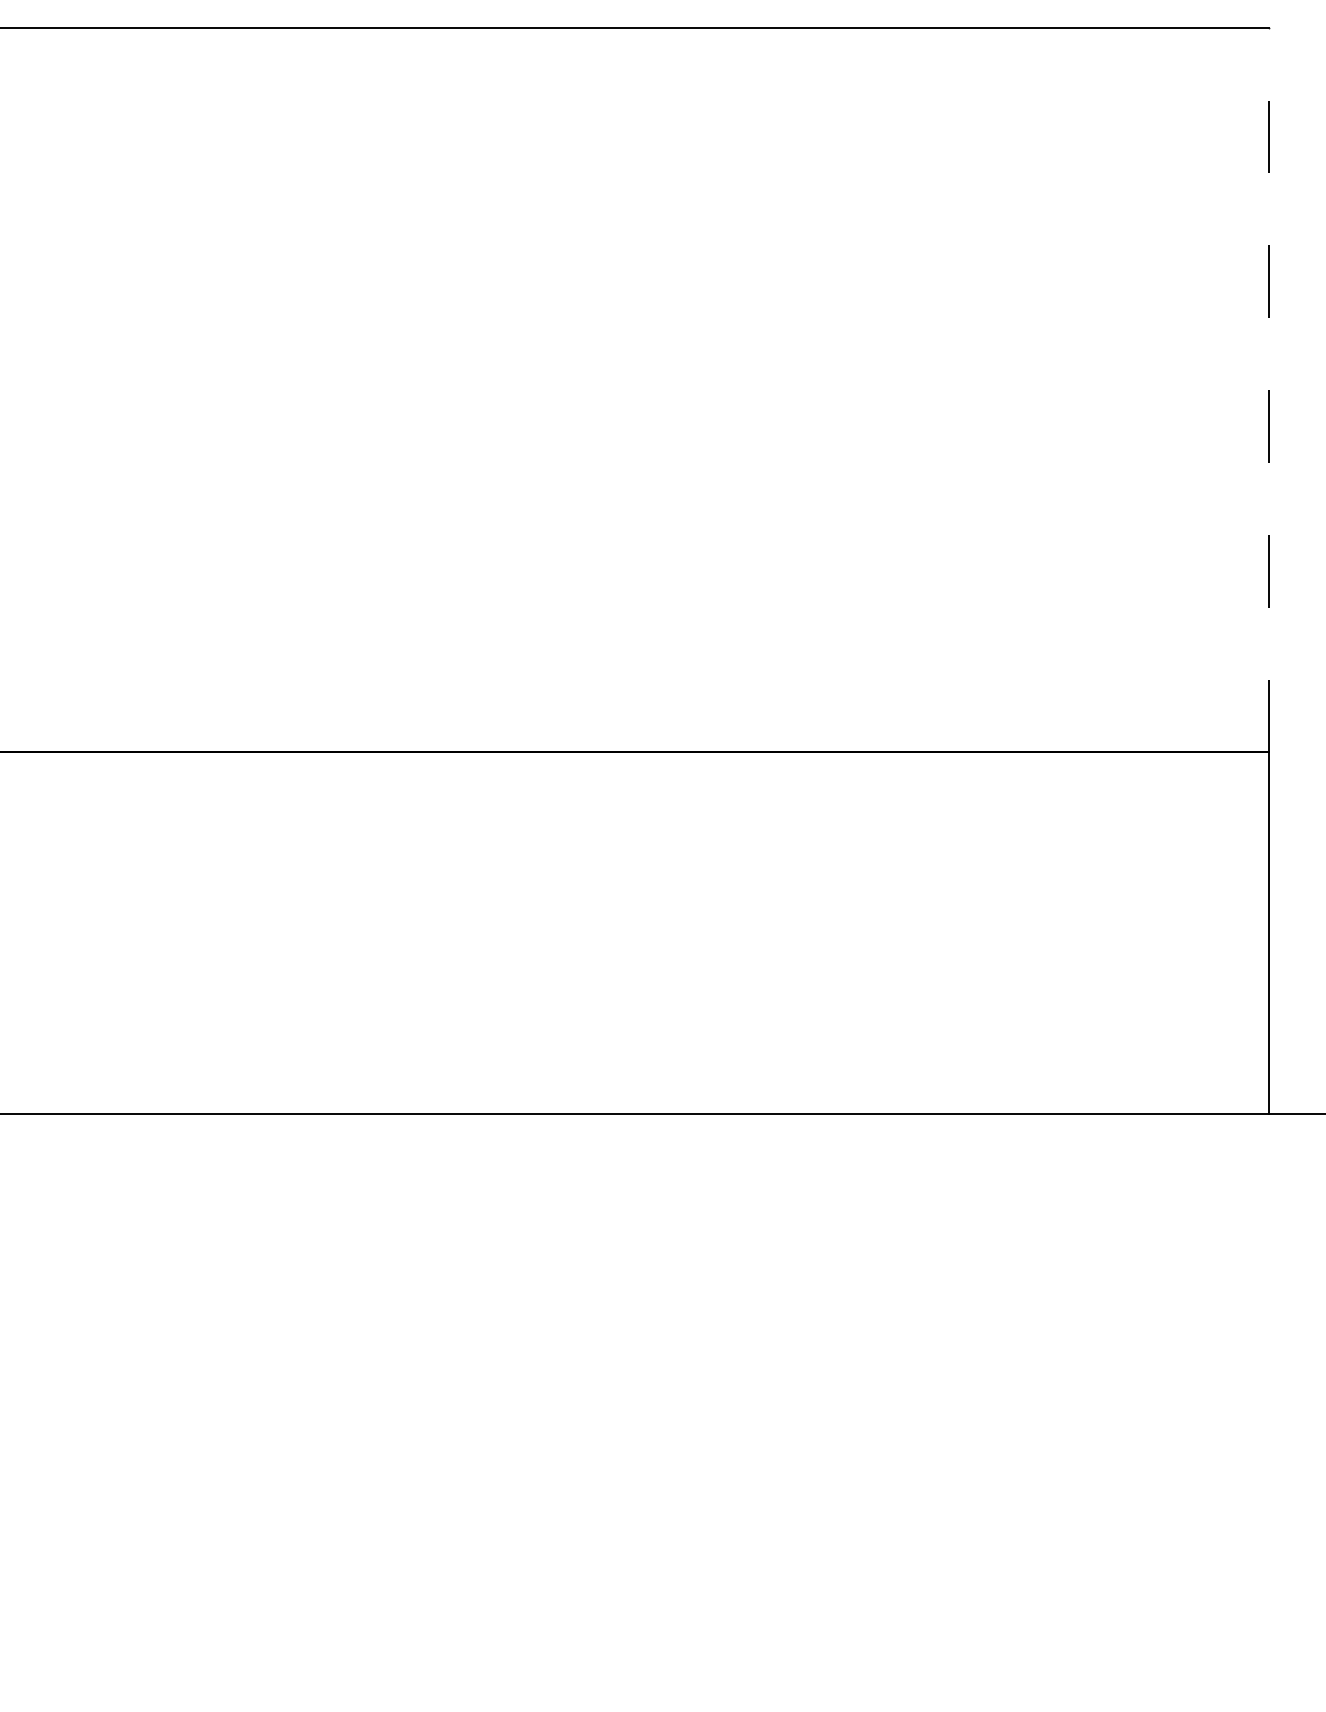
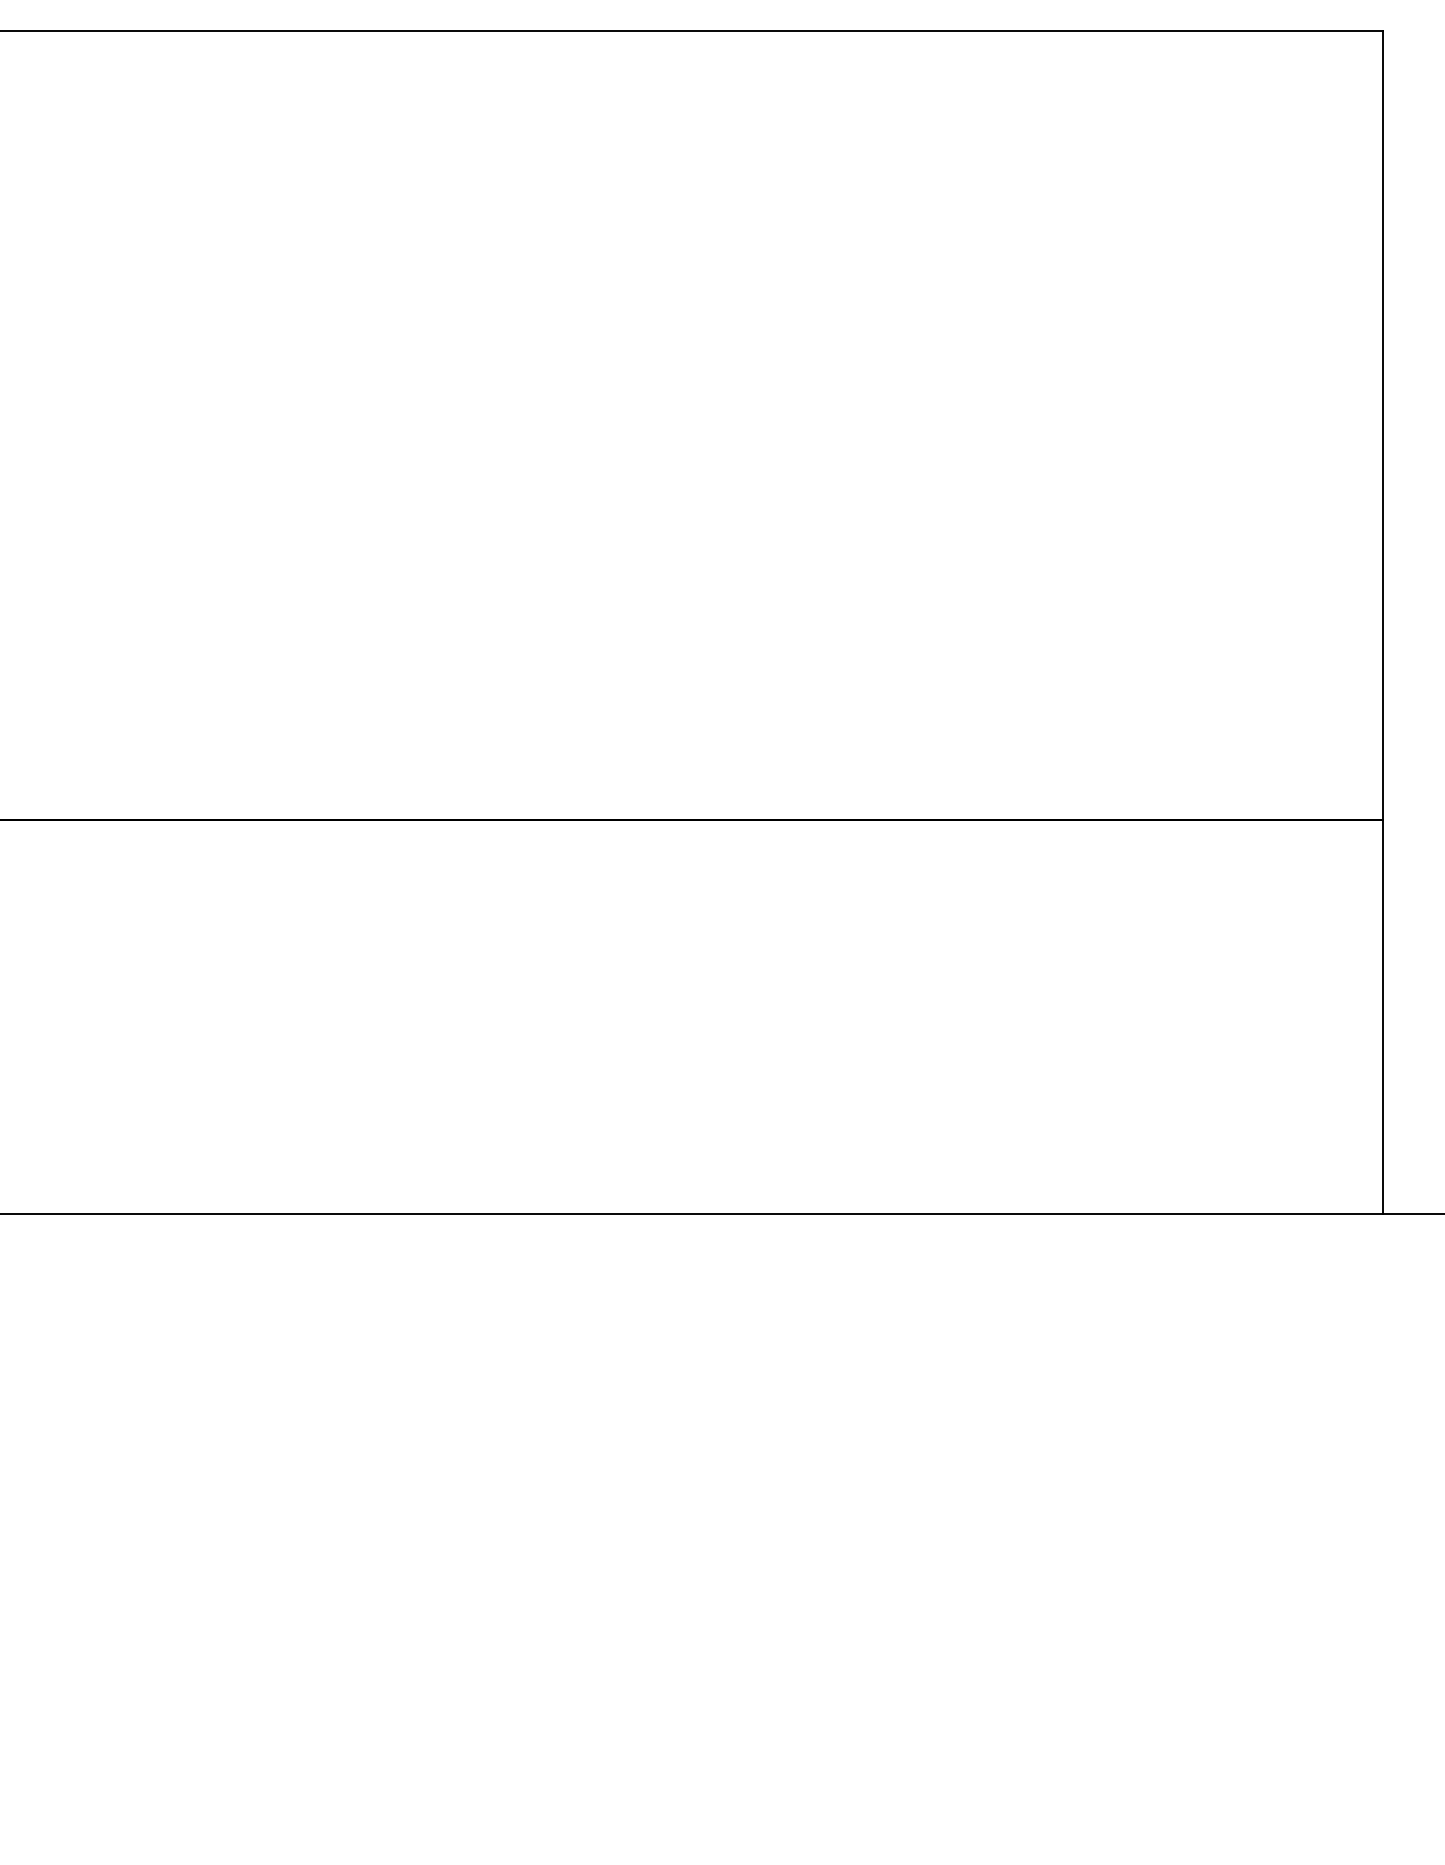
line: (1268, 389) -> (1382, 424), dashed -> solid

